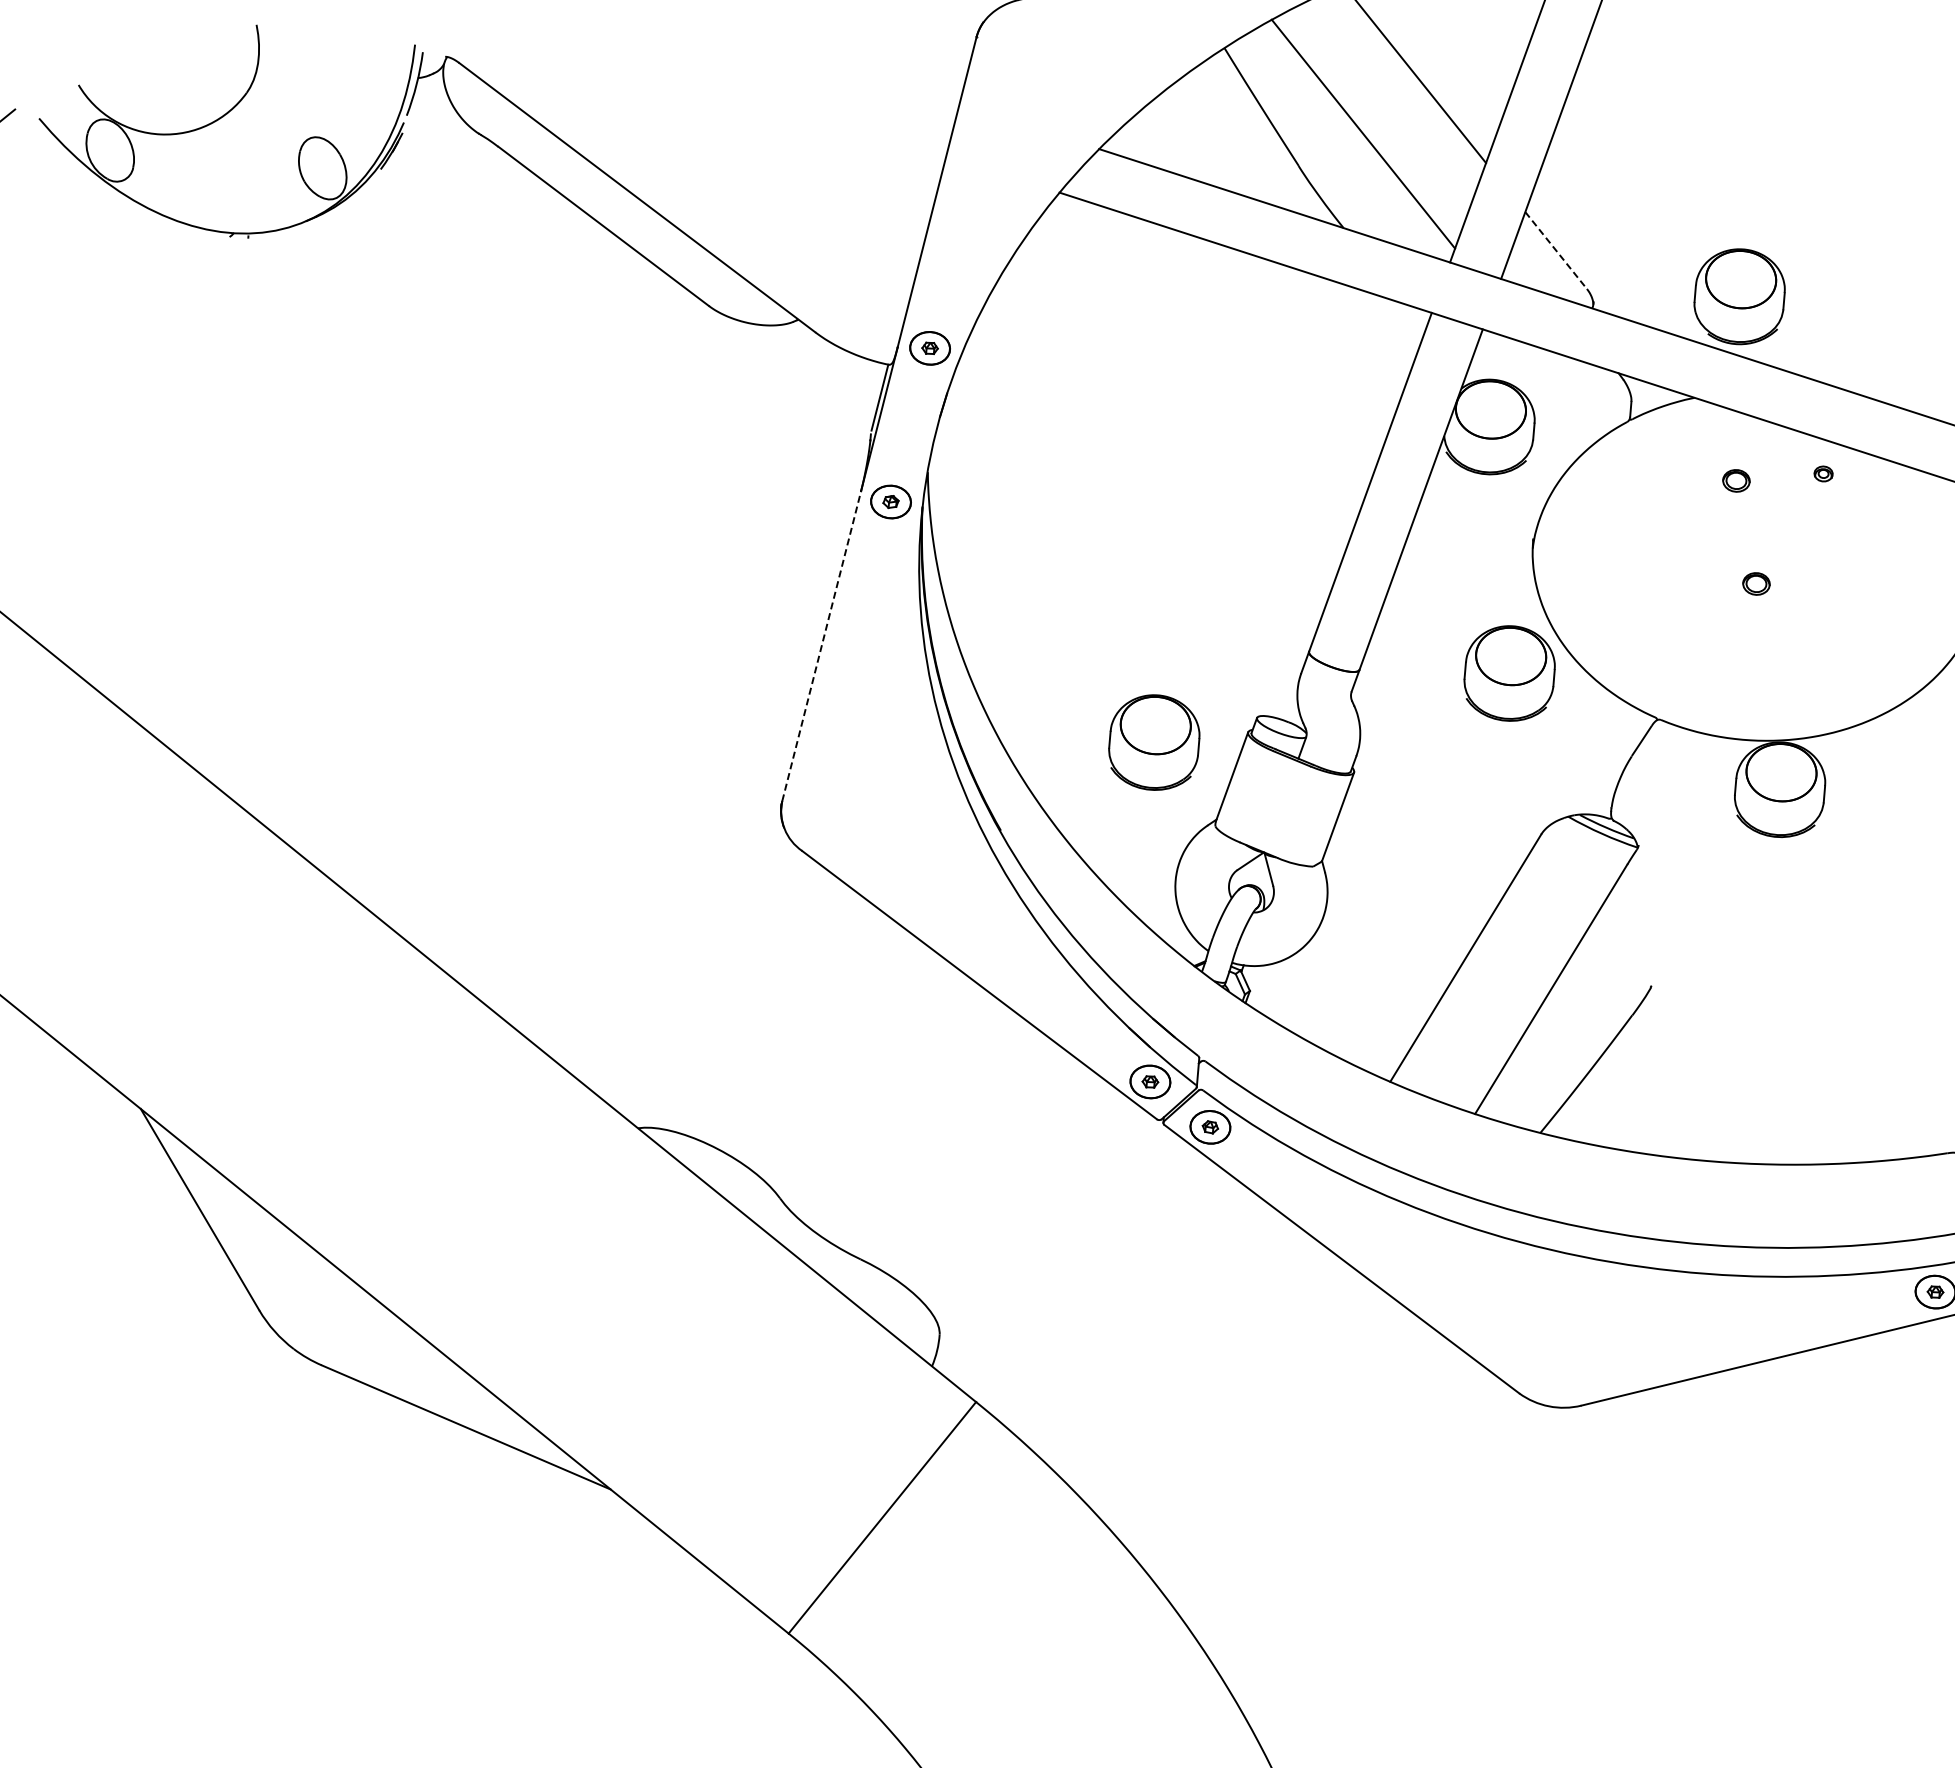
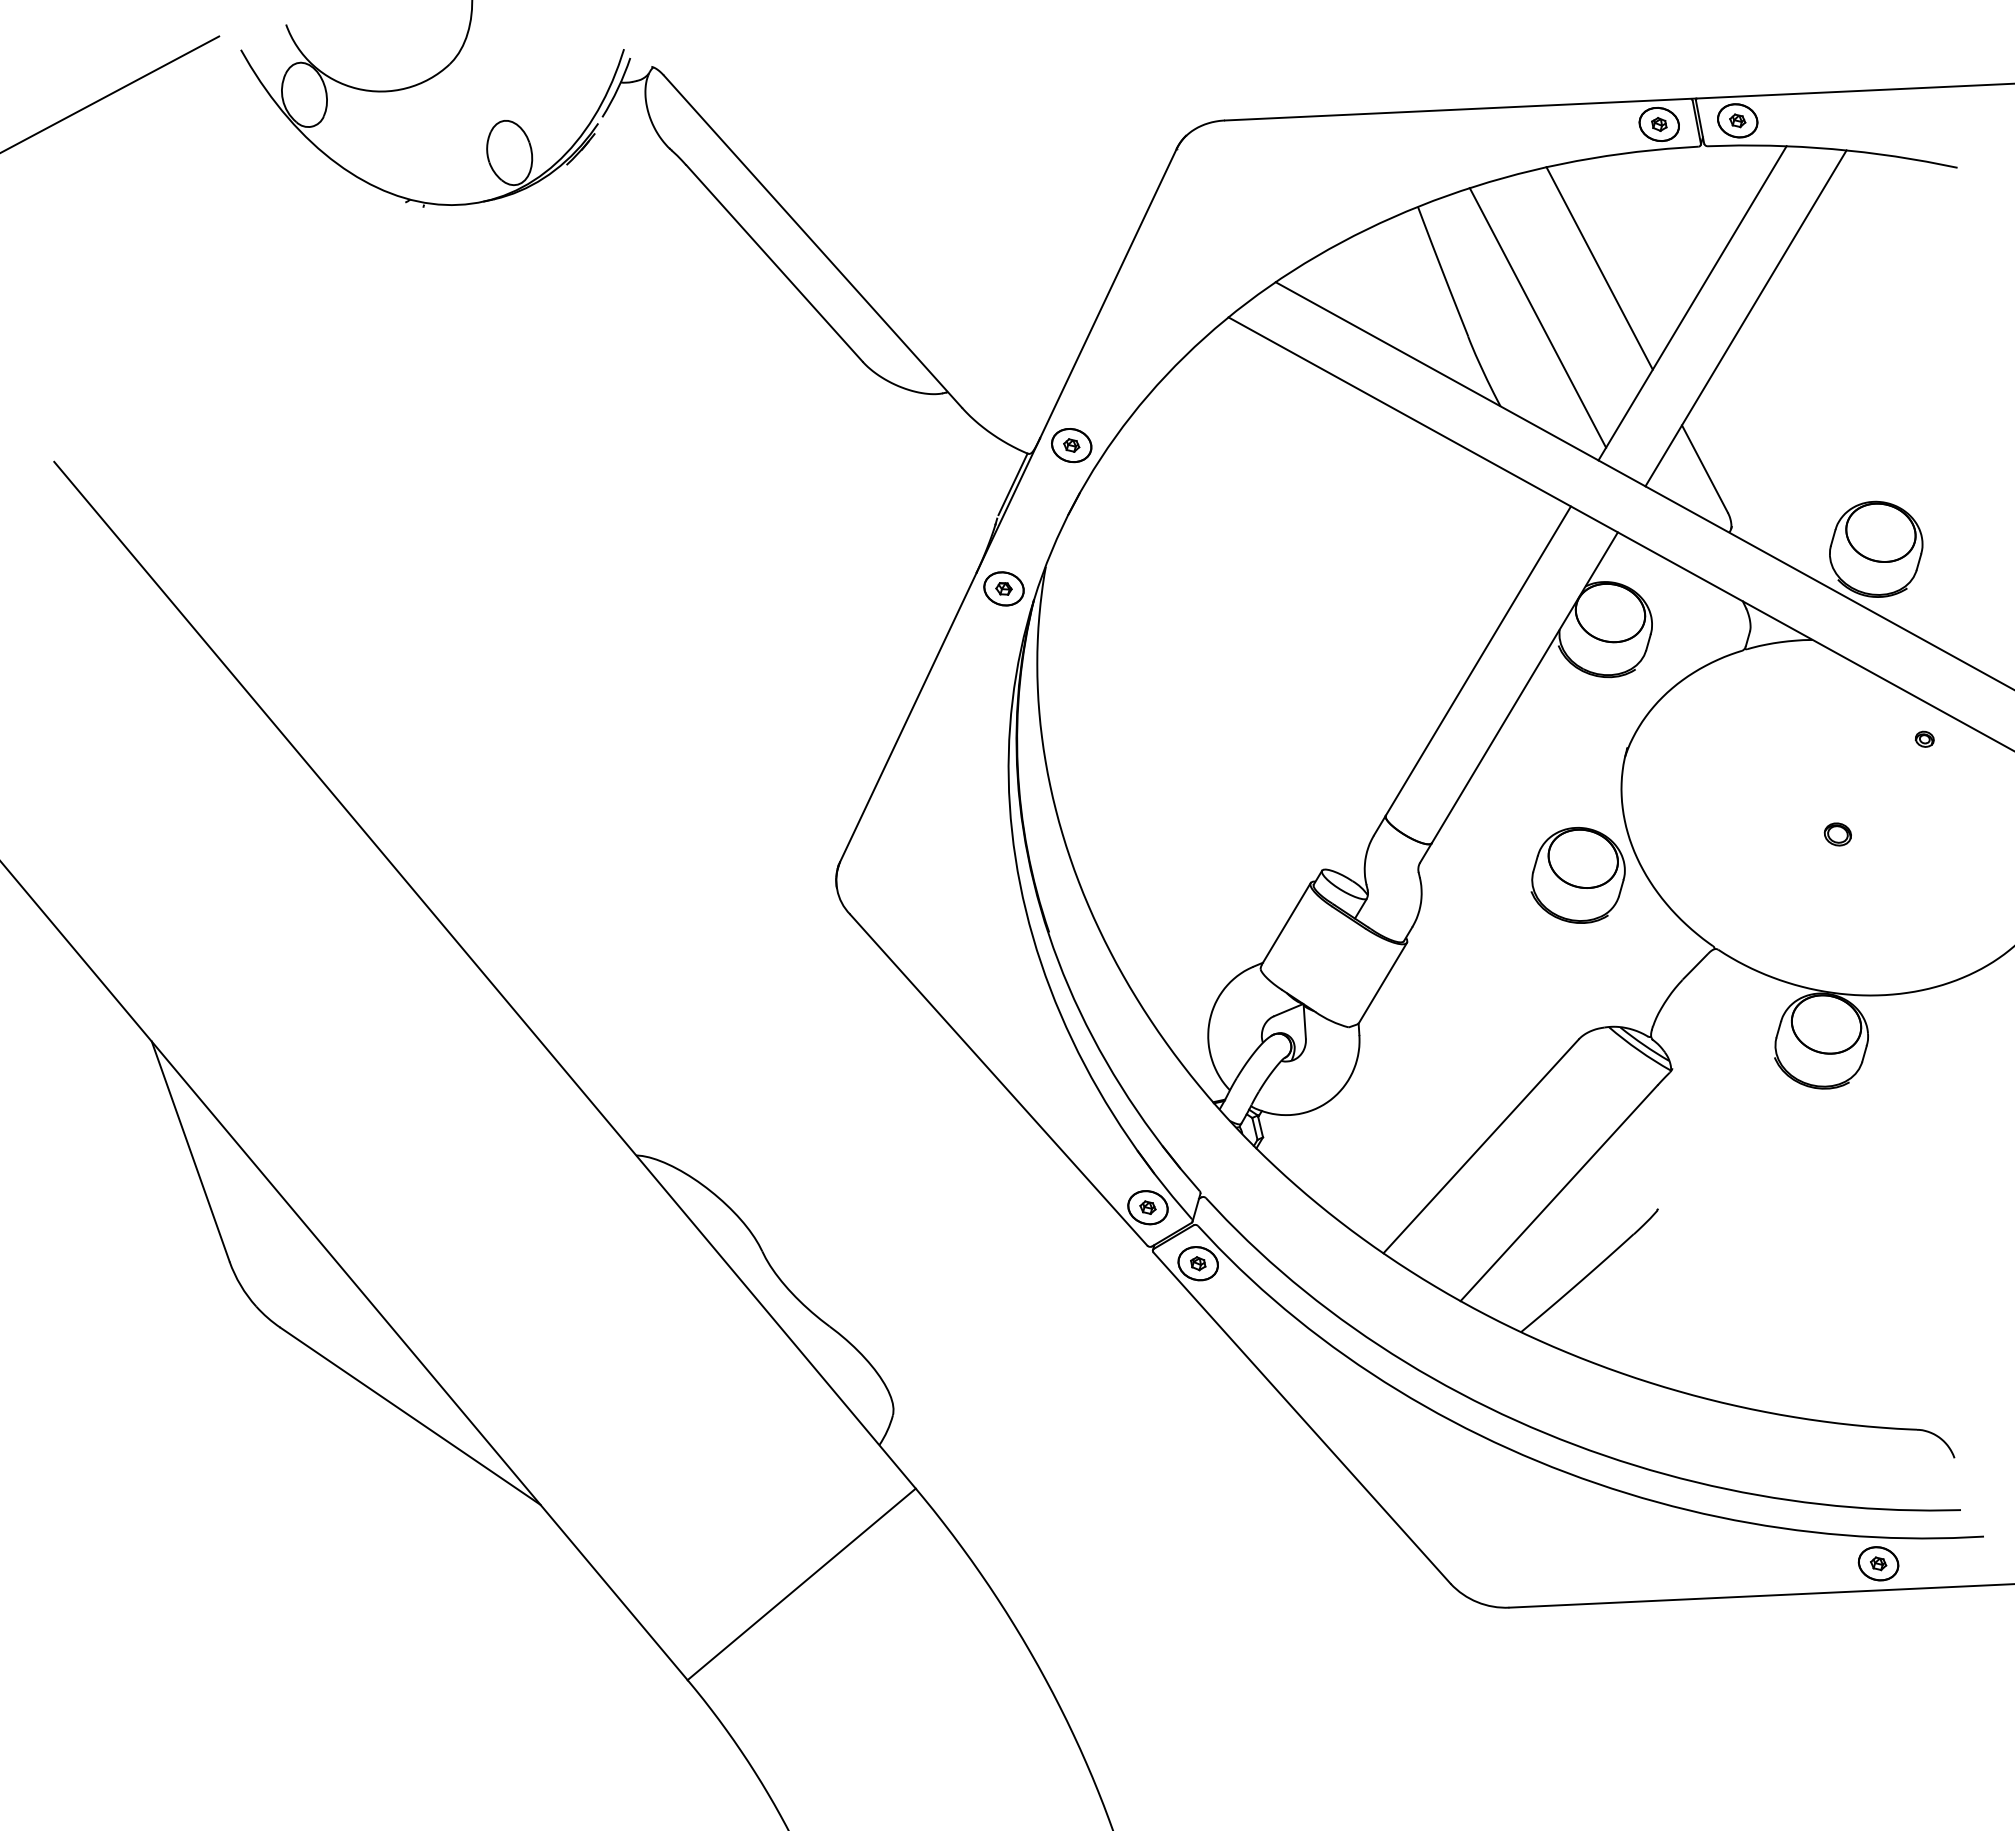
line: (1556, 250) -> (1705, 469), dashed -> solid
part: (1736, 481) -> (1837, 729), removed
line: (821, 646) -> (908, 717), dashed -> solid
part: (1153, 743) -> (1215, 875), removed

